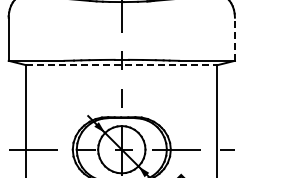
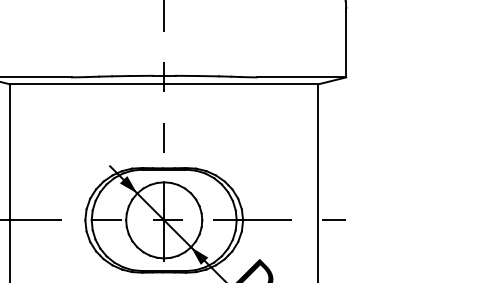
line: (234, 39) -> (345, 43), dashed -> solid
line: (121, 65) -> (163, 84), dashed -> solid

